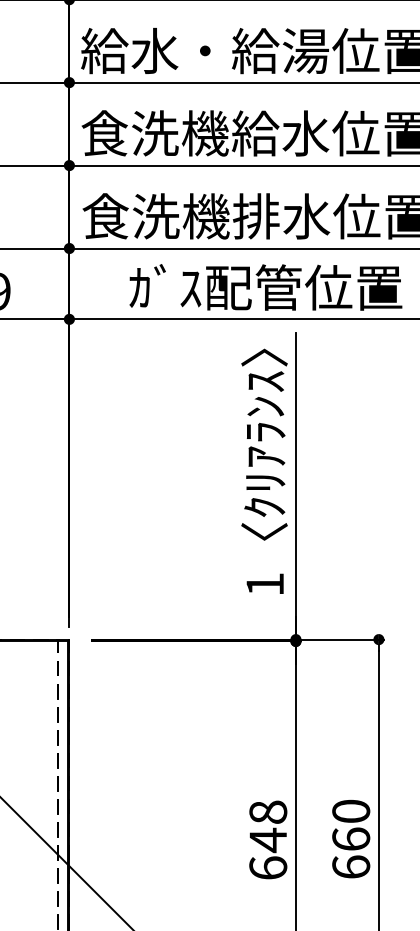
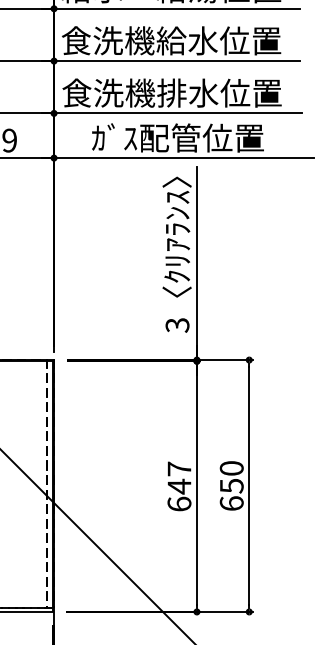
text: (265, 584) -> (177, 325), 1 -> 3
text: (268, 811) -> (179, 468), 648 -> 647
text: (350, 838) -> (231, 485), 660 -> 650

